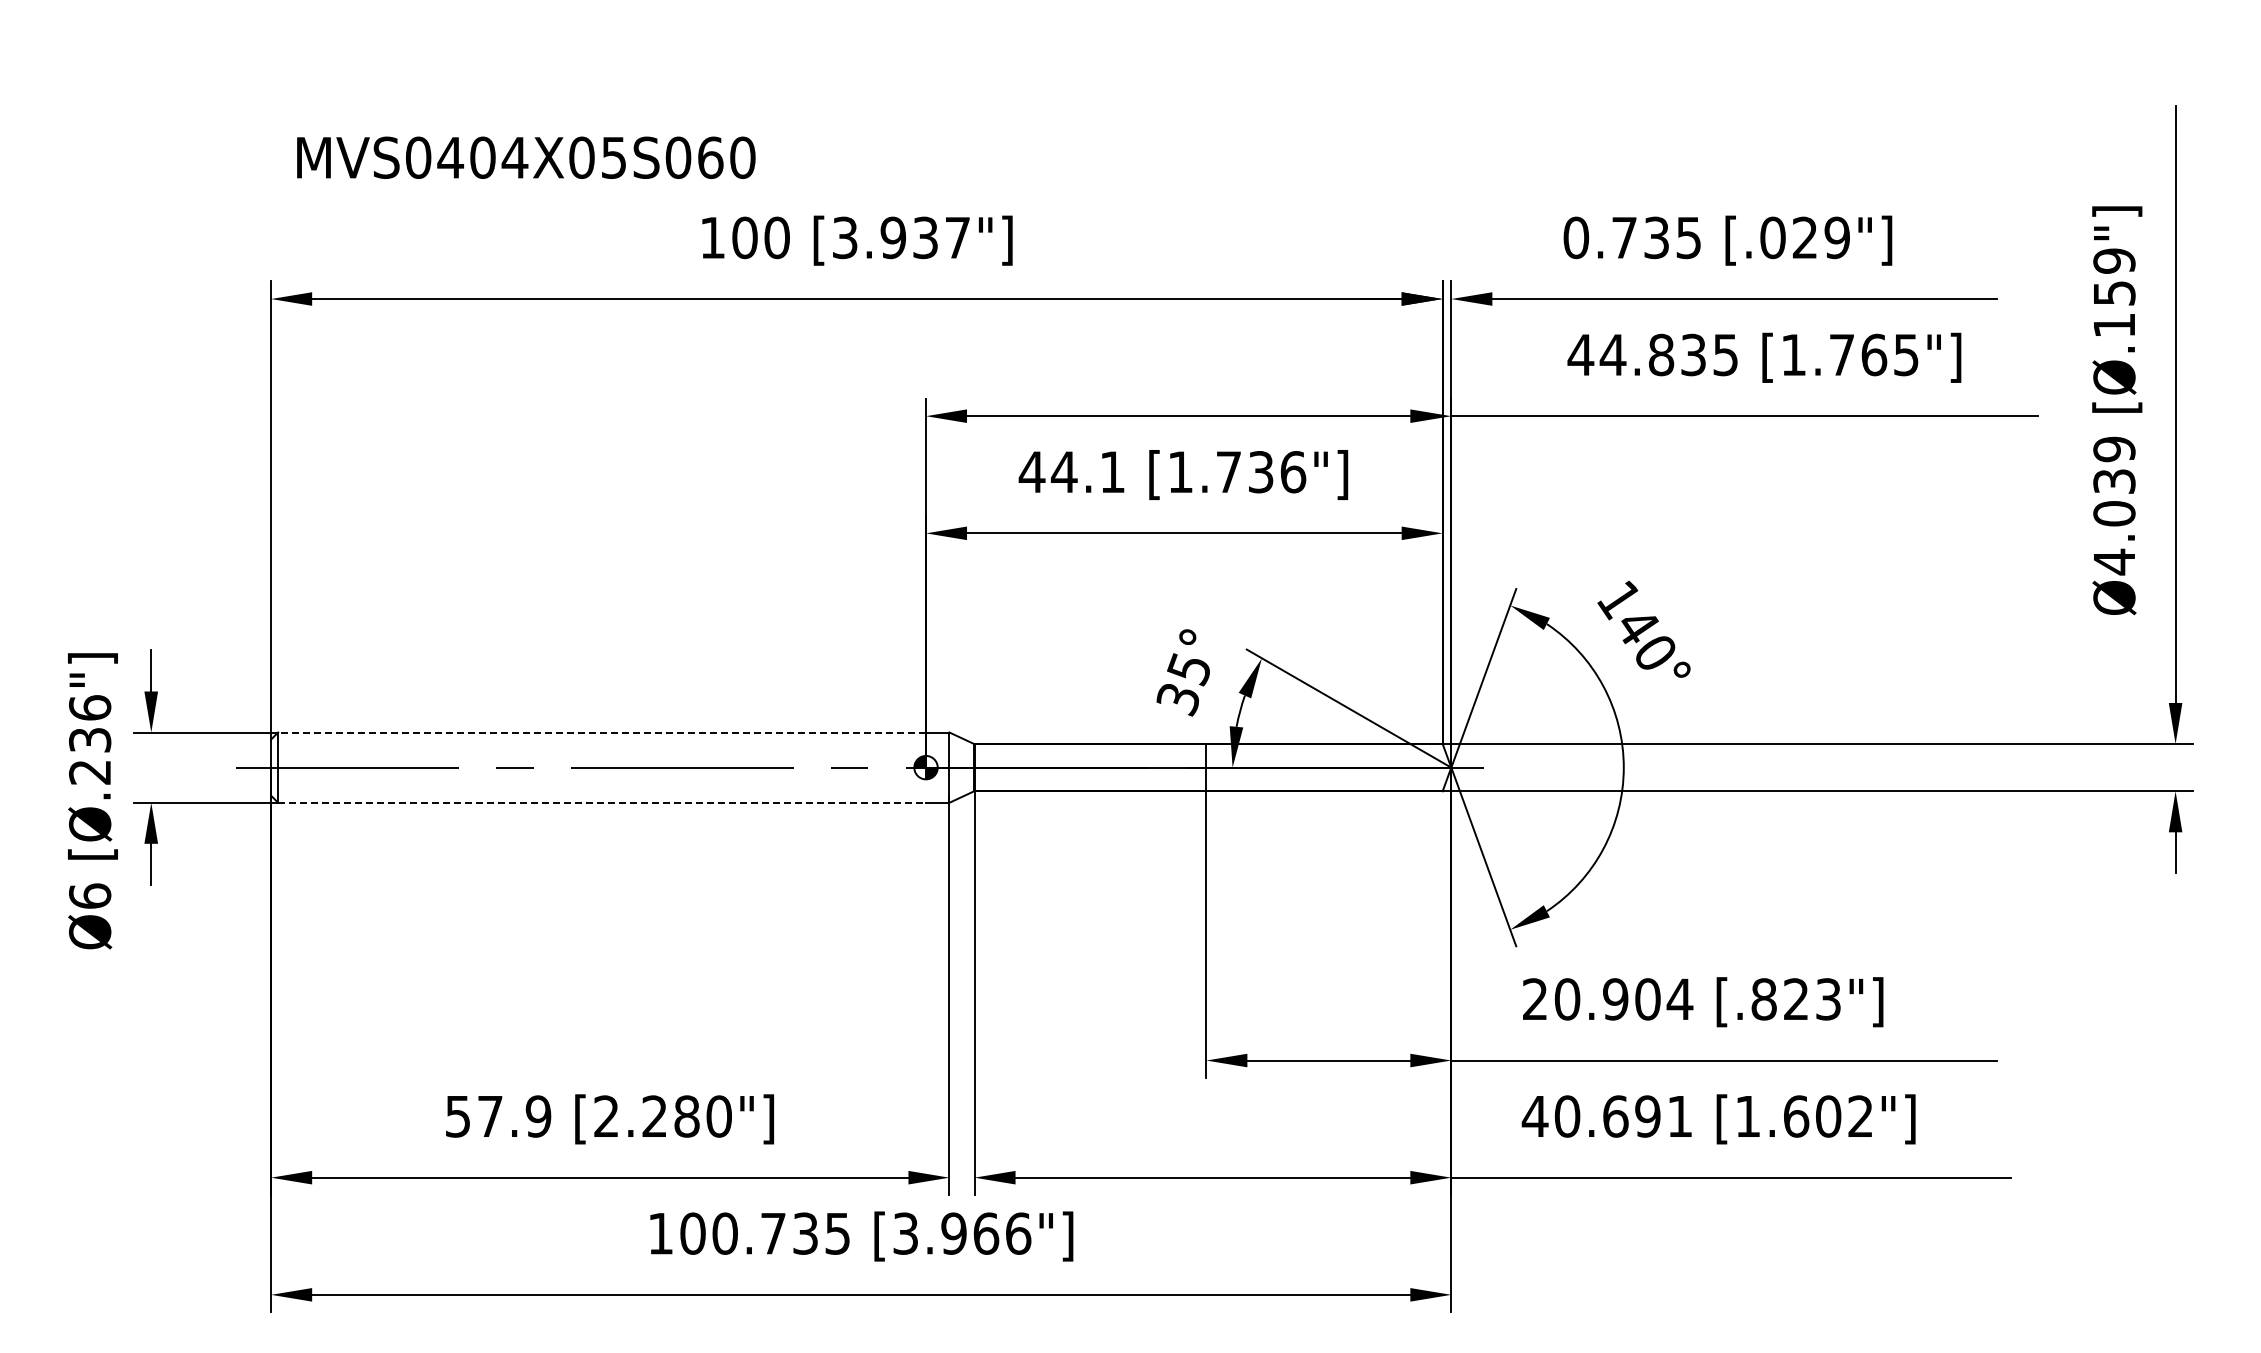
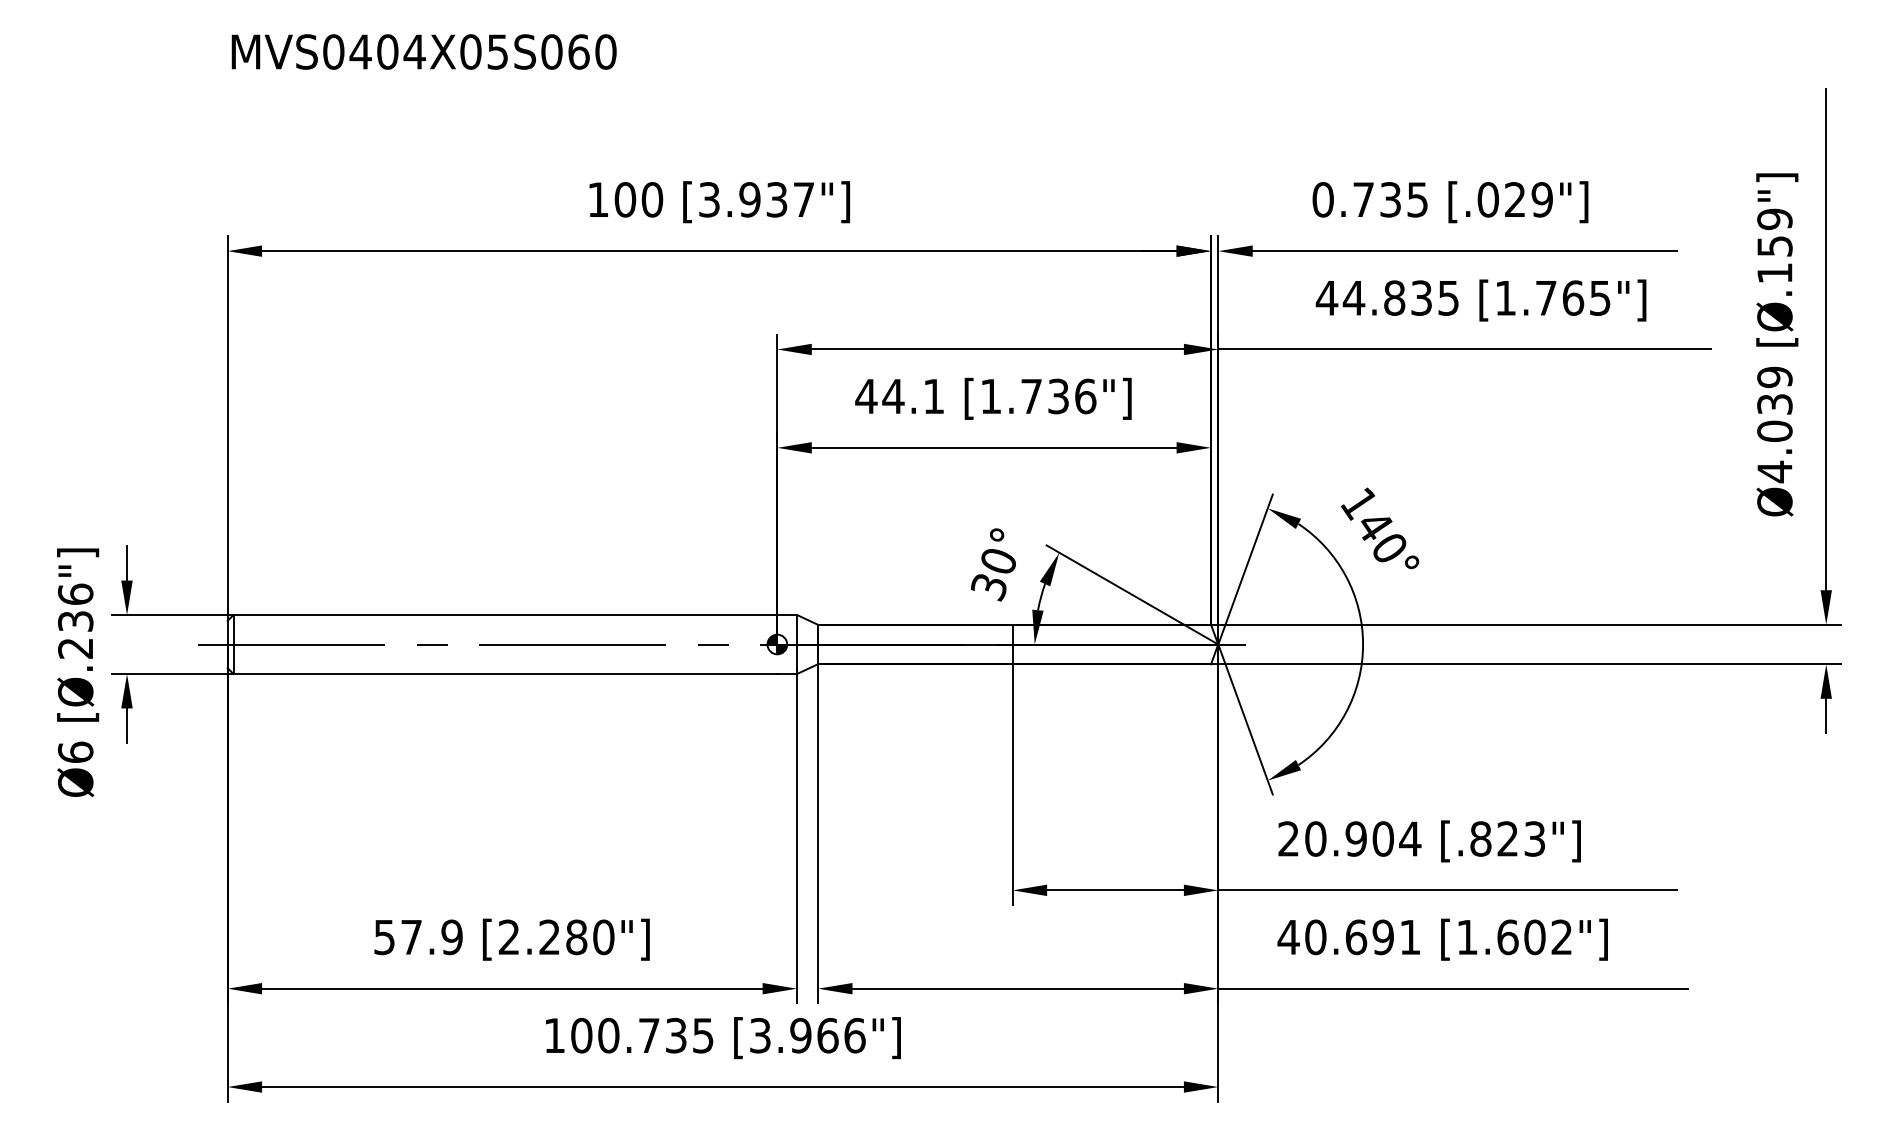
text: (526, 157) -> (424, 51), moved
text: (1188, 669) -> (997, 562), 35° -> 30°
line: (602, 732) -> (505, 615), dashed -> solid
line: (602, 802) -> (505, 673), dashed -> solid

